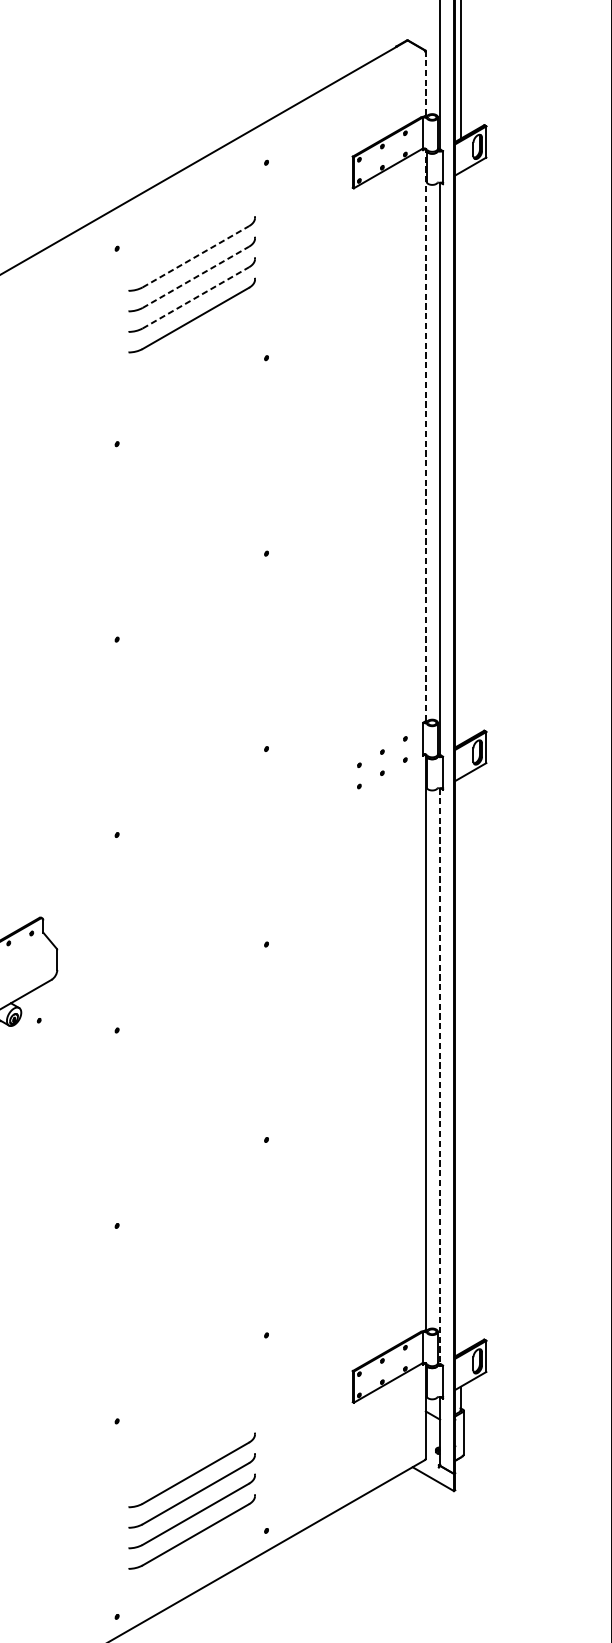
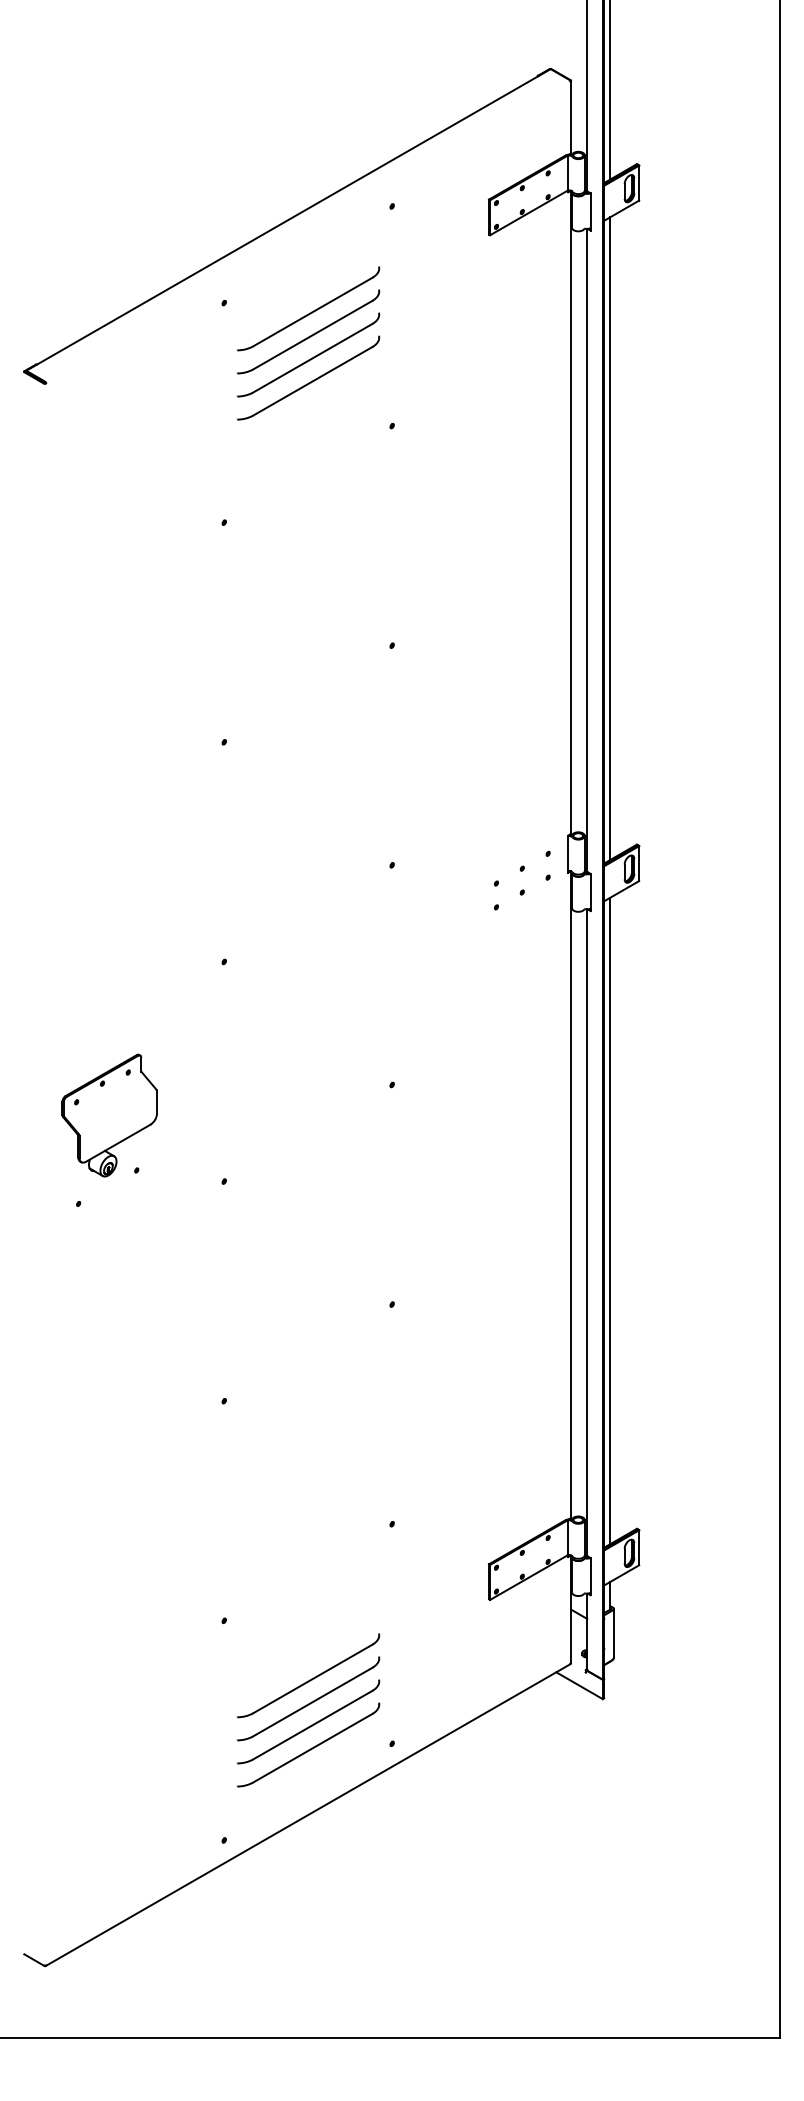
line: (426, 82) -> (571, 116), dashed -> solid
line: (195, 257) -> (312, 312), dashed -> solid
line: (195, 277) -> (312, 335), dashed -> solid
line: (195, 298) -> (312, 358), dashed -> solid
line: (426, 434) -> (571, 511), dashed -> solid
line: (460, 458) -> (610, 538), added
line: (460, 1065) -> (610, 1220), added
line: (440, 1075) -> (587, 1232), dashed -> solid

